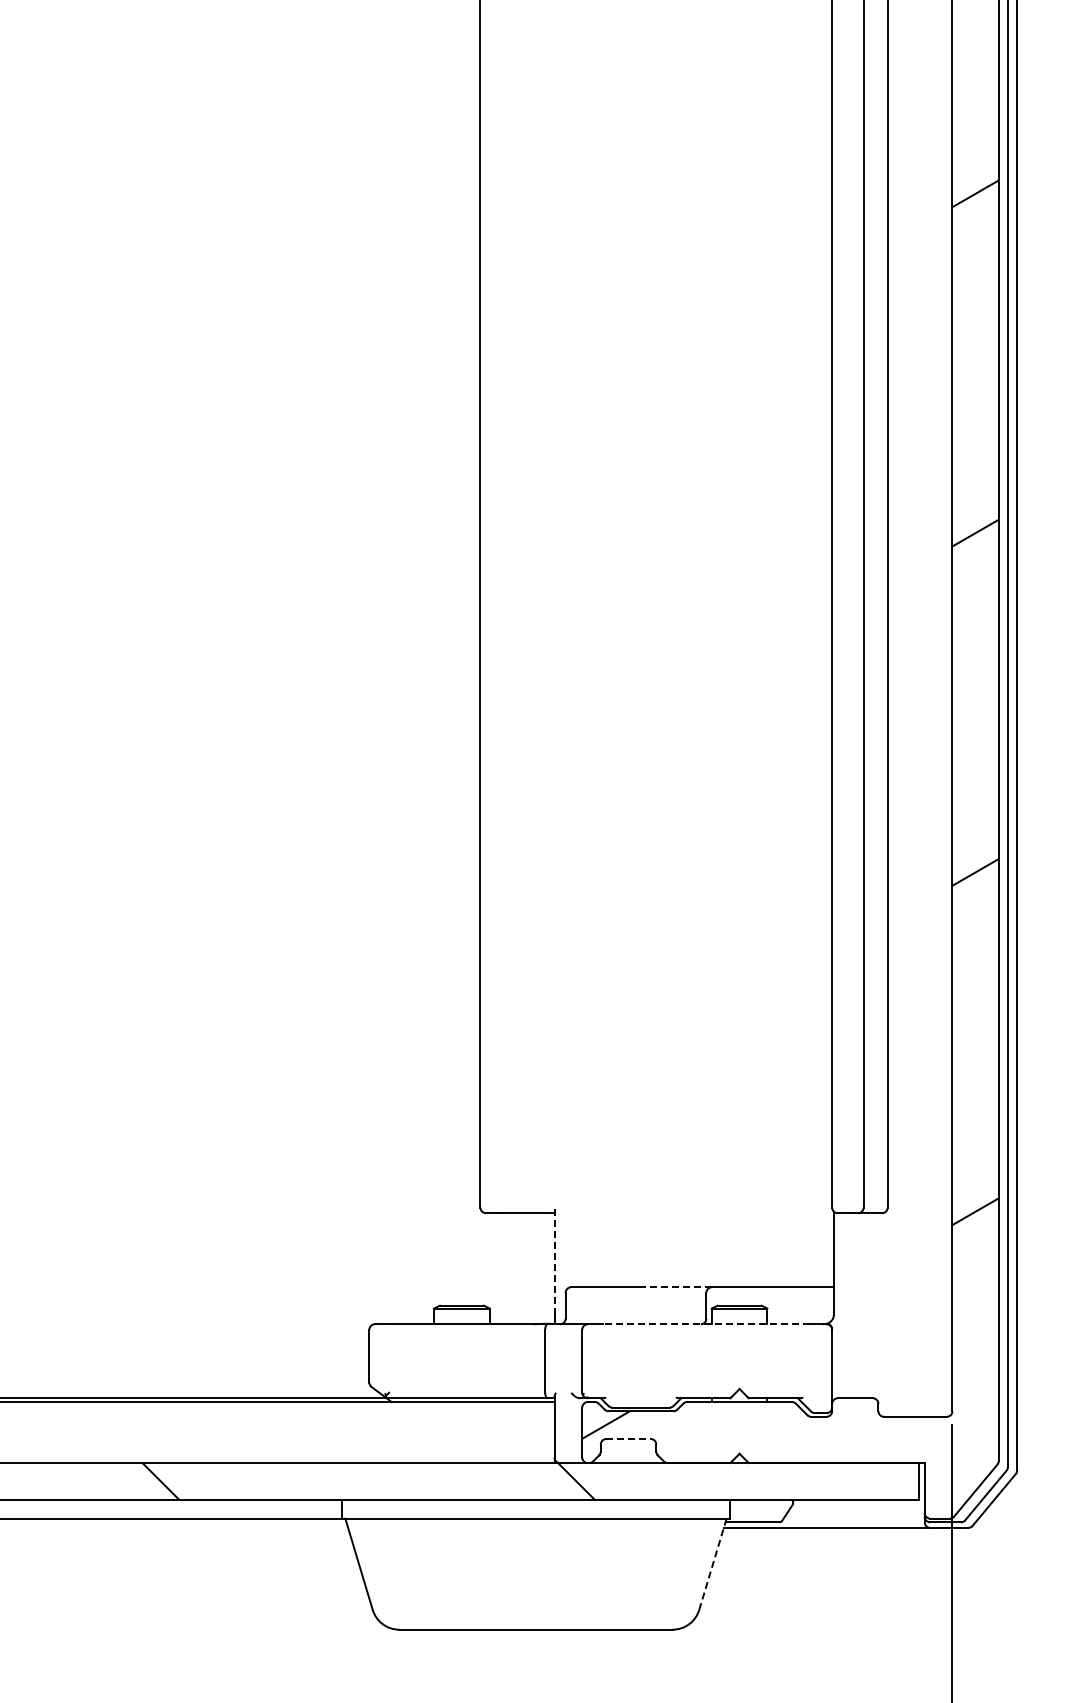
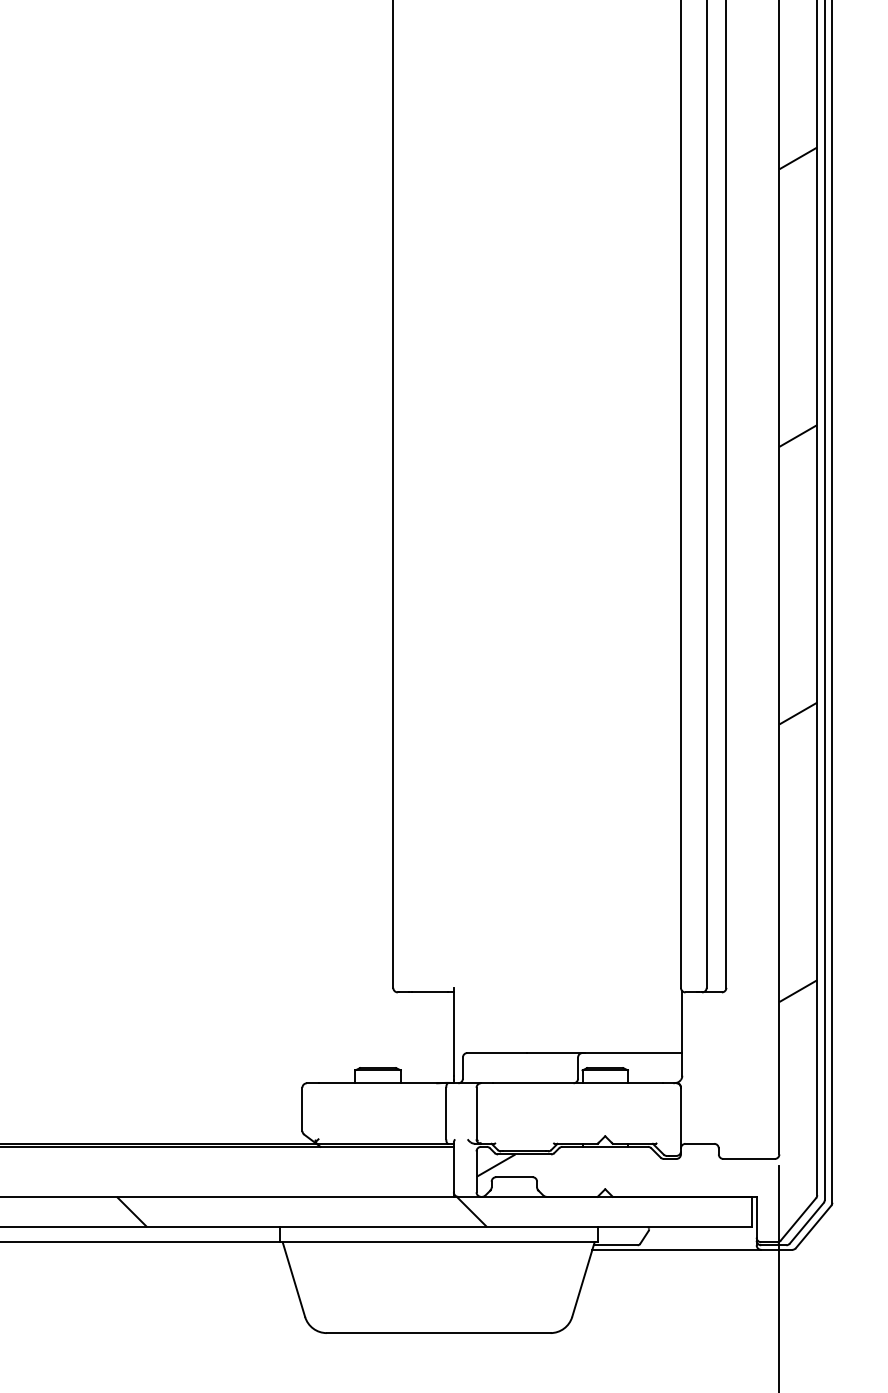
line: (554, 1261) -> (453, 1031), dashed -> solid
line: (677, 1287) -> (554, 1053), dashed -> solid
line: (706, 1324) -> (578, 1083), dashed -> solid
line: (629, 1439) -> (515, 1177), dashed -> solid
line: (712, 1564) -> (583, 1279), dashed -> solid

